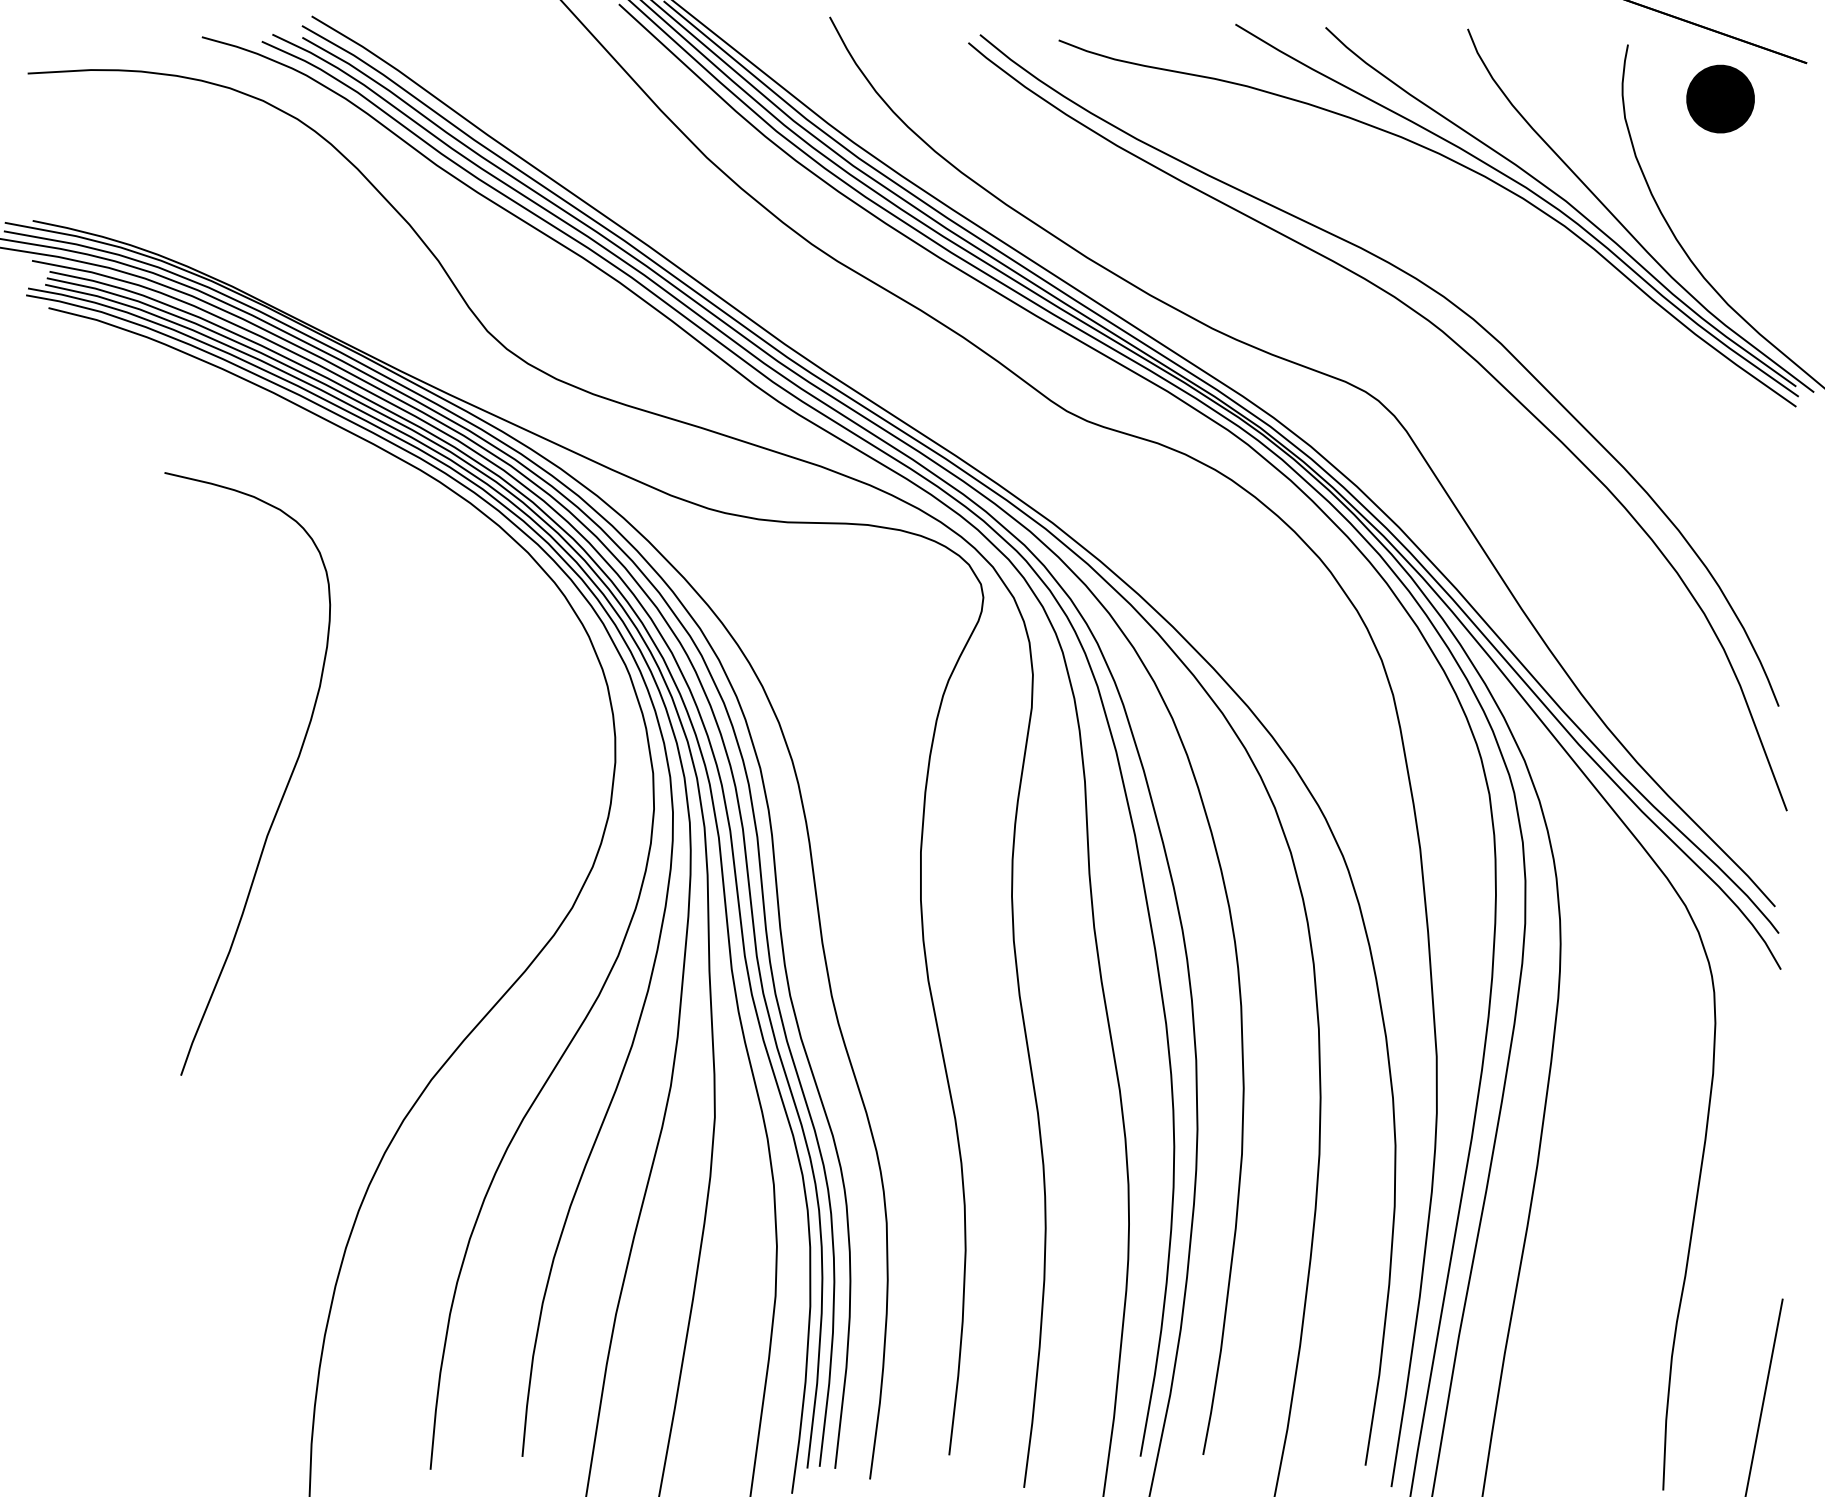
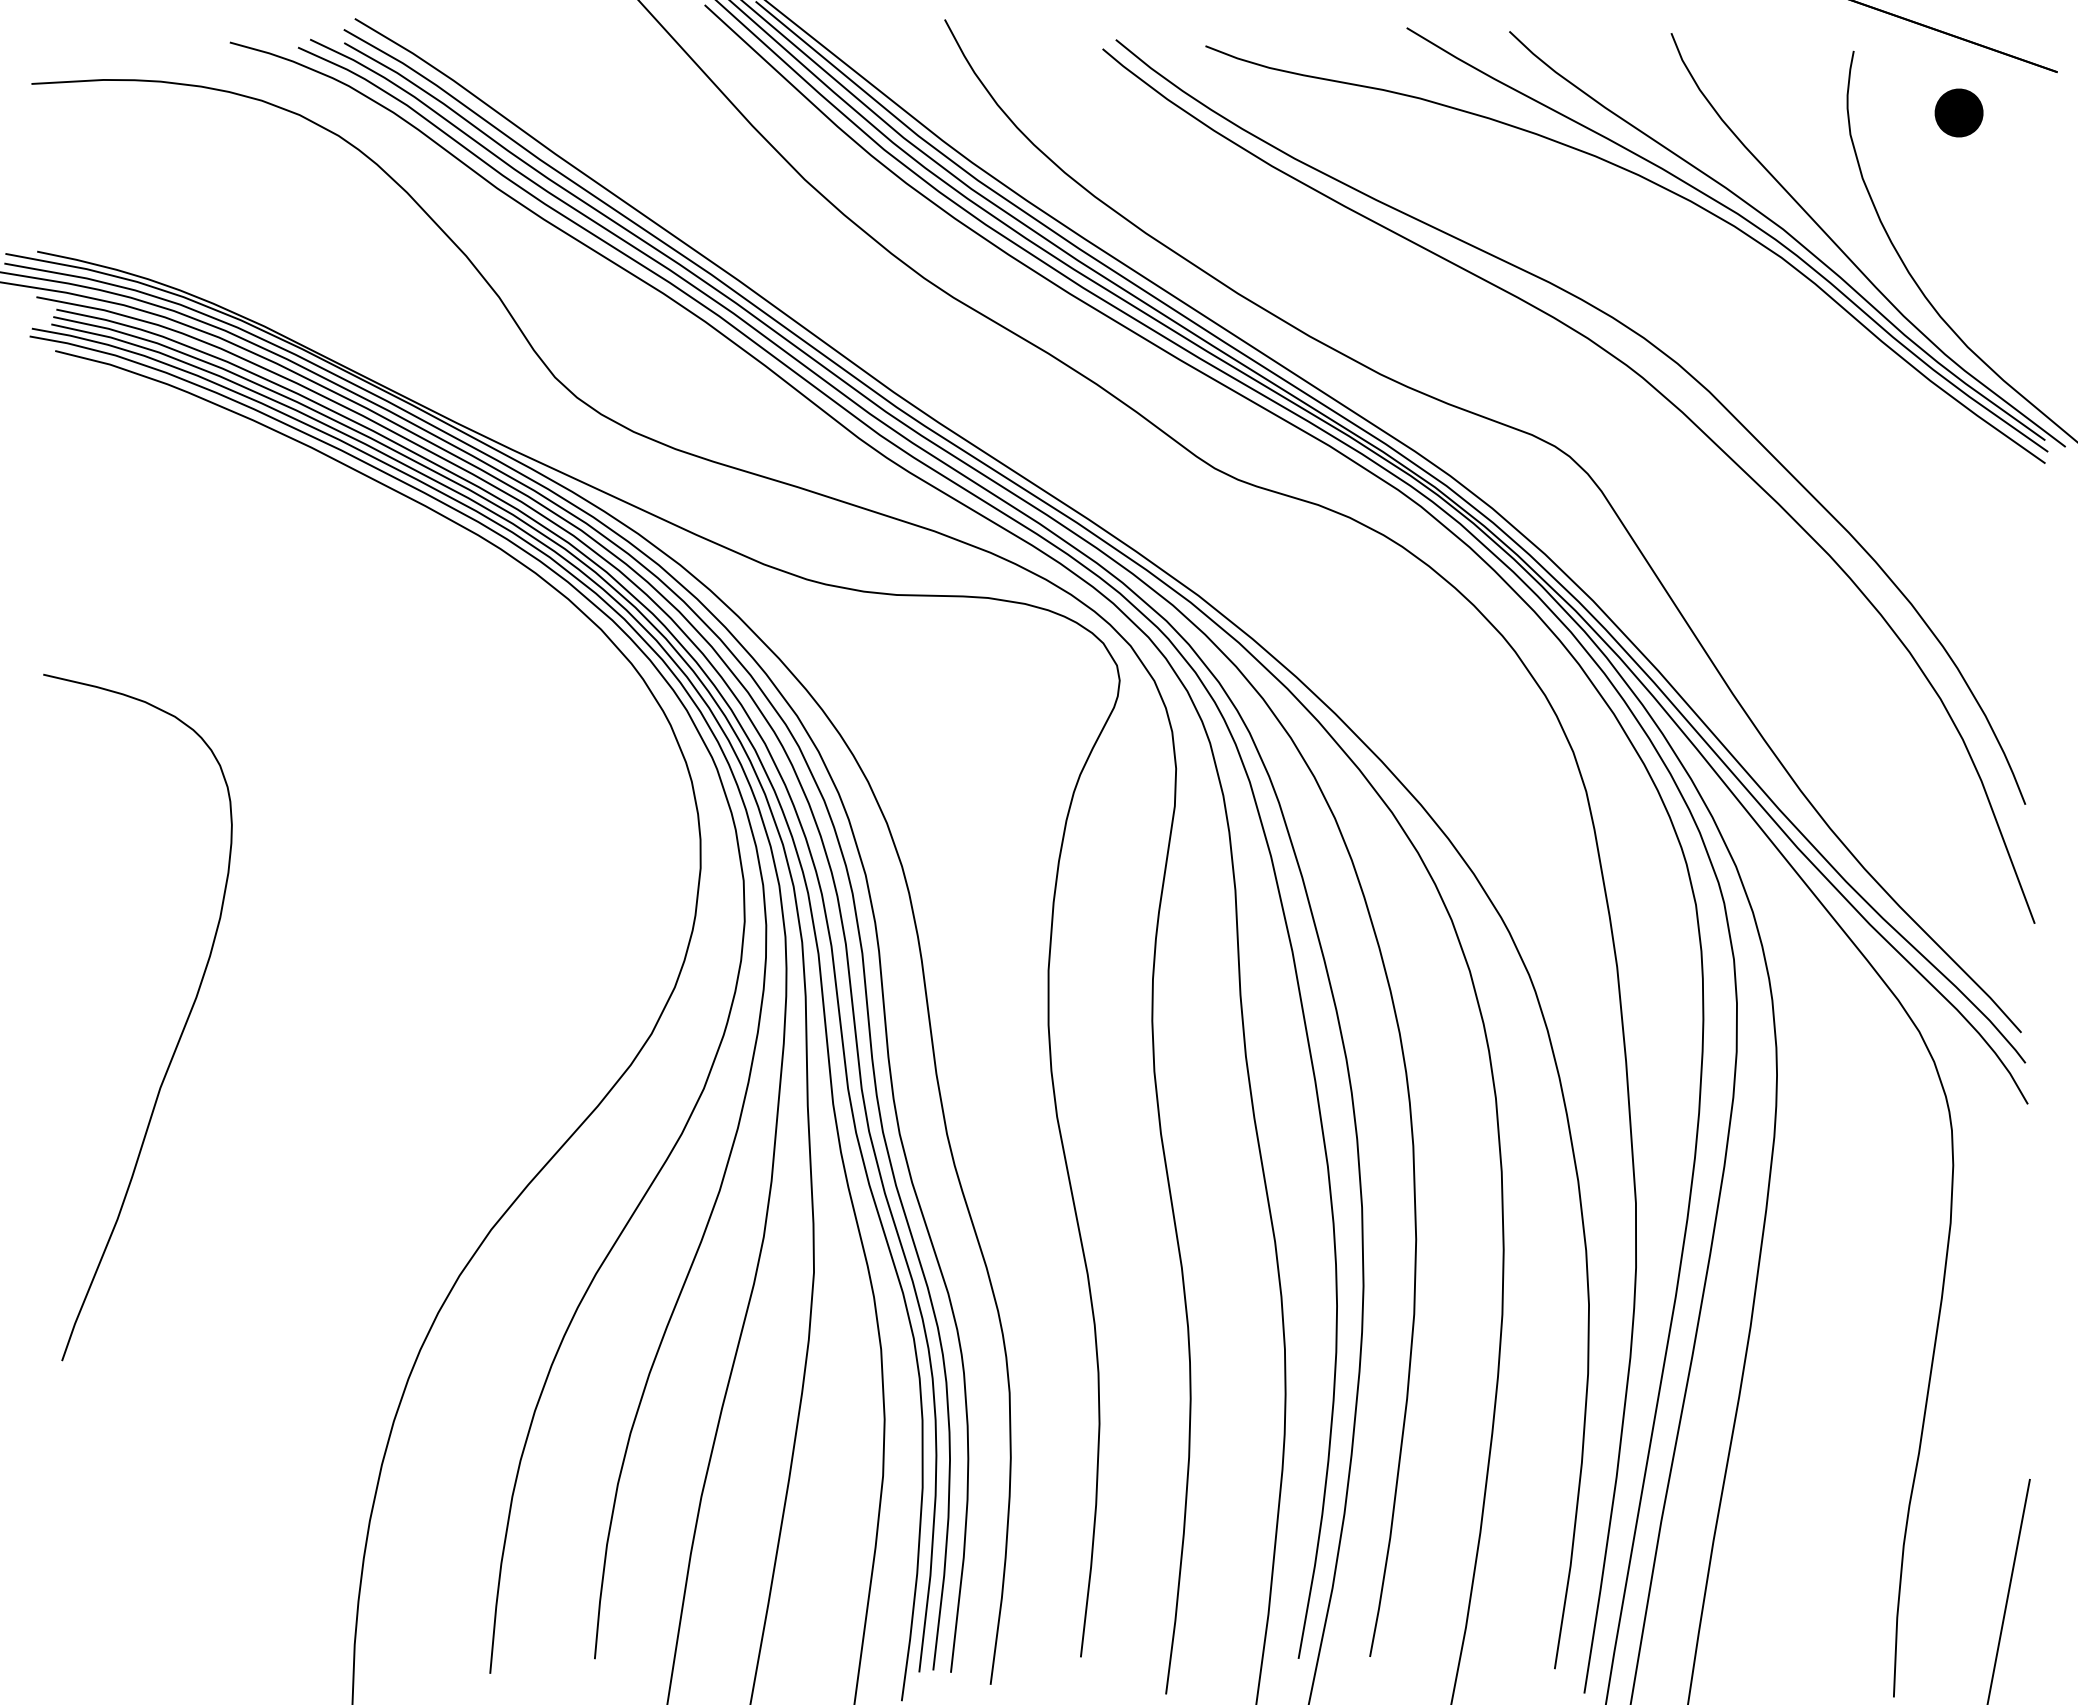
part: (1720, 98) -> (1958, 112), size x0.62
part: (284, 790) -> (179, 1036), moved

